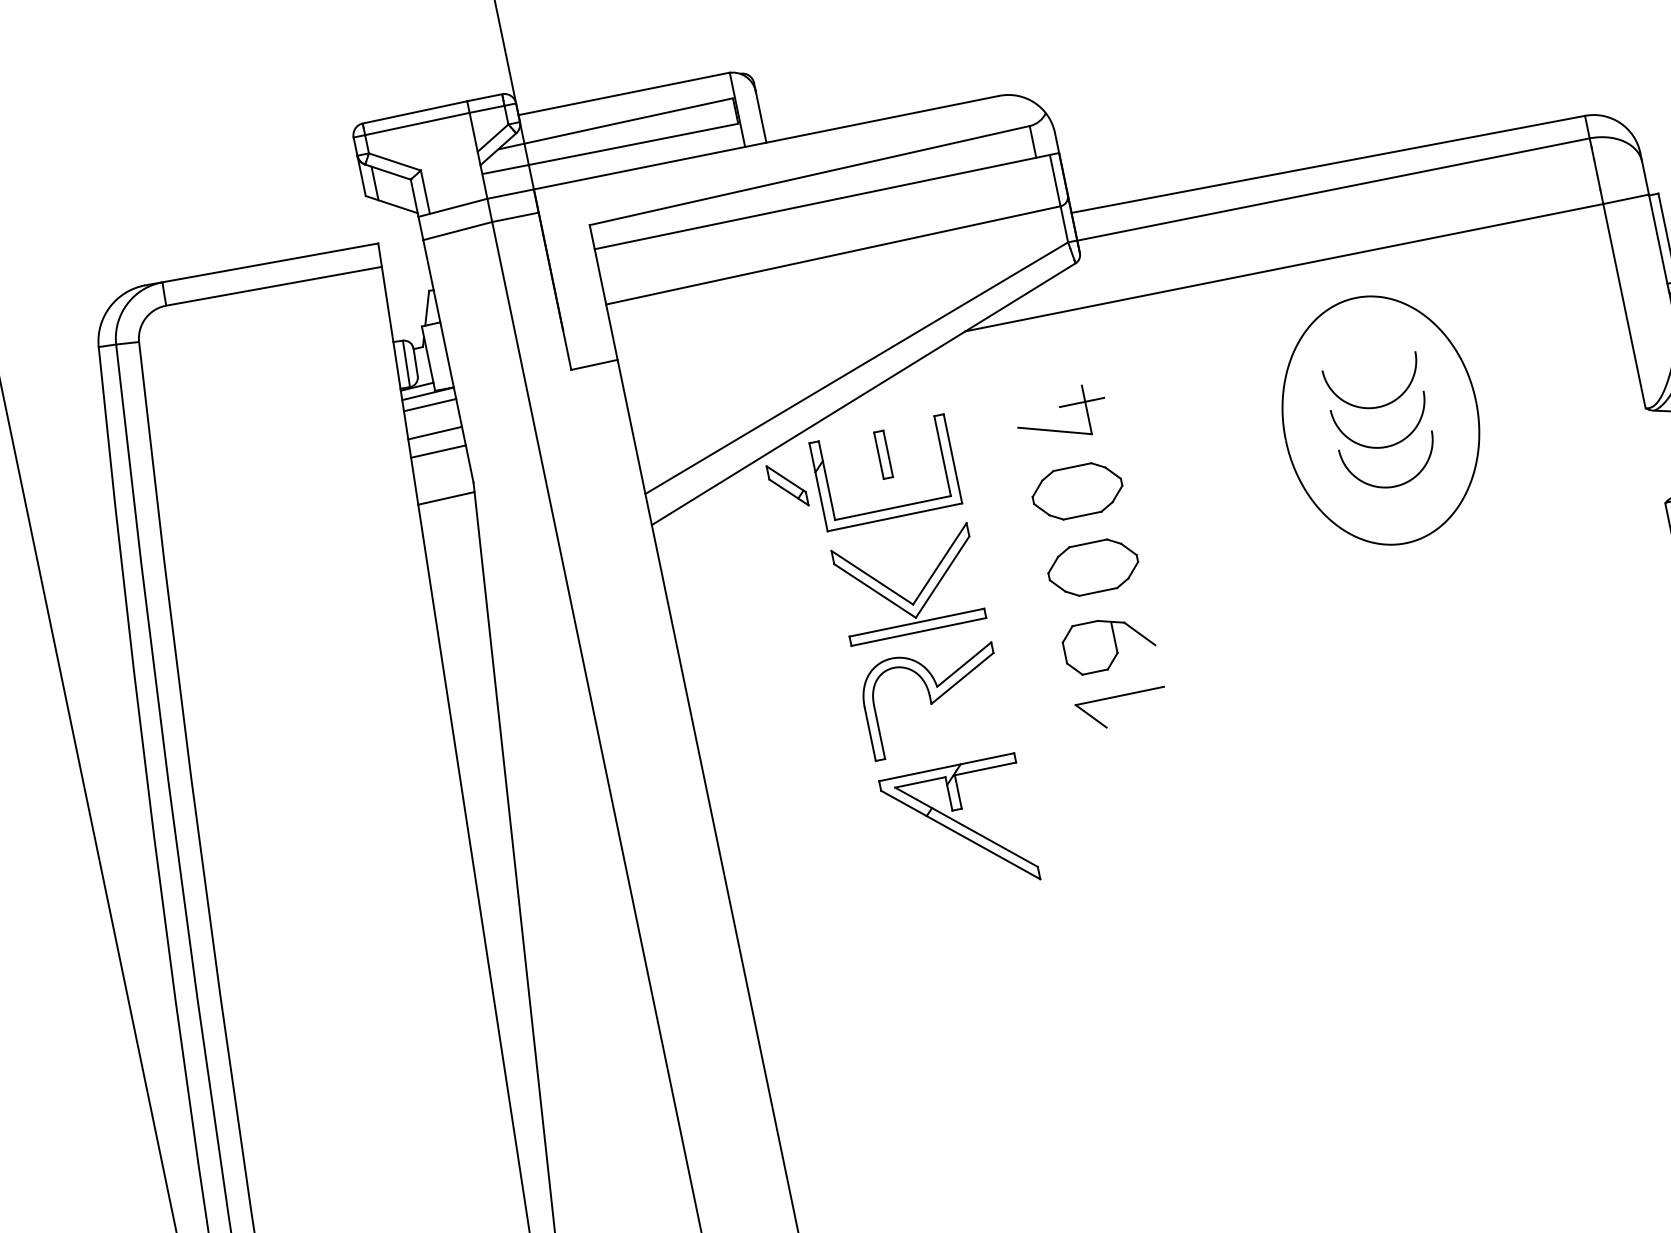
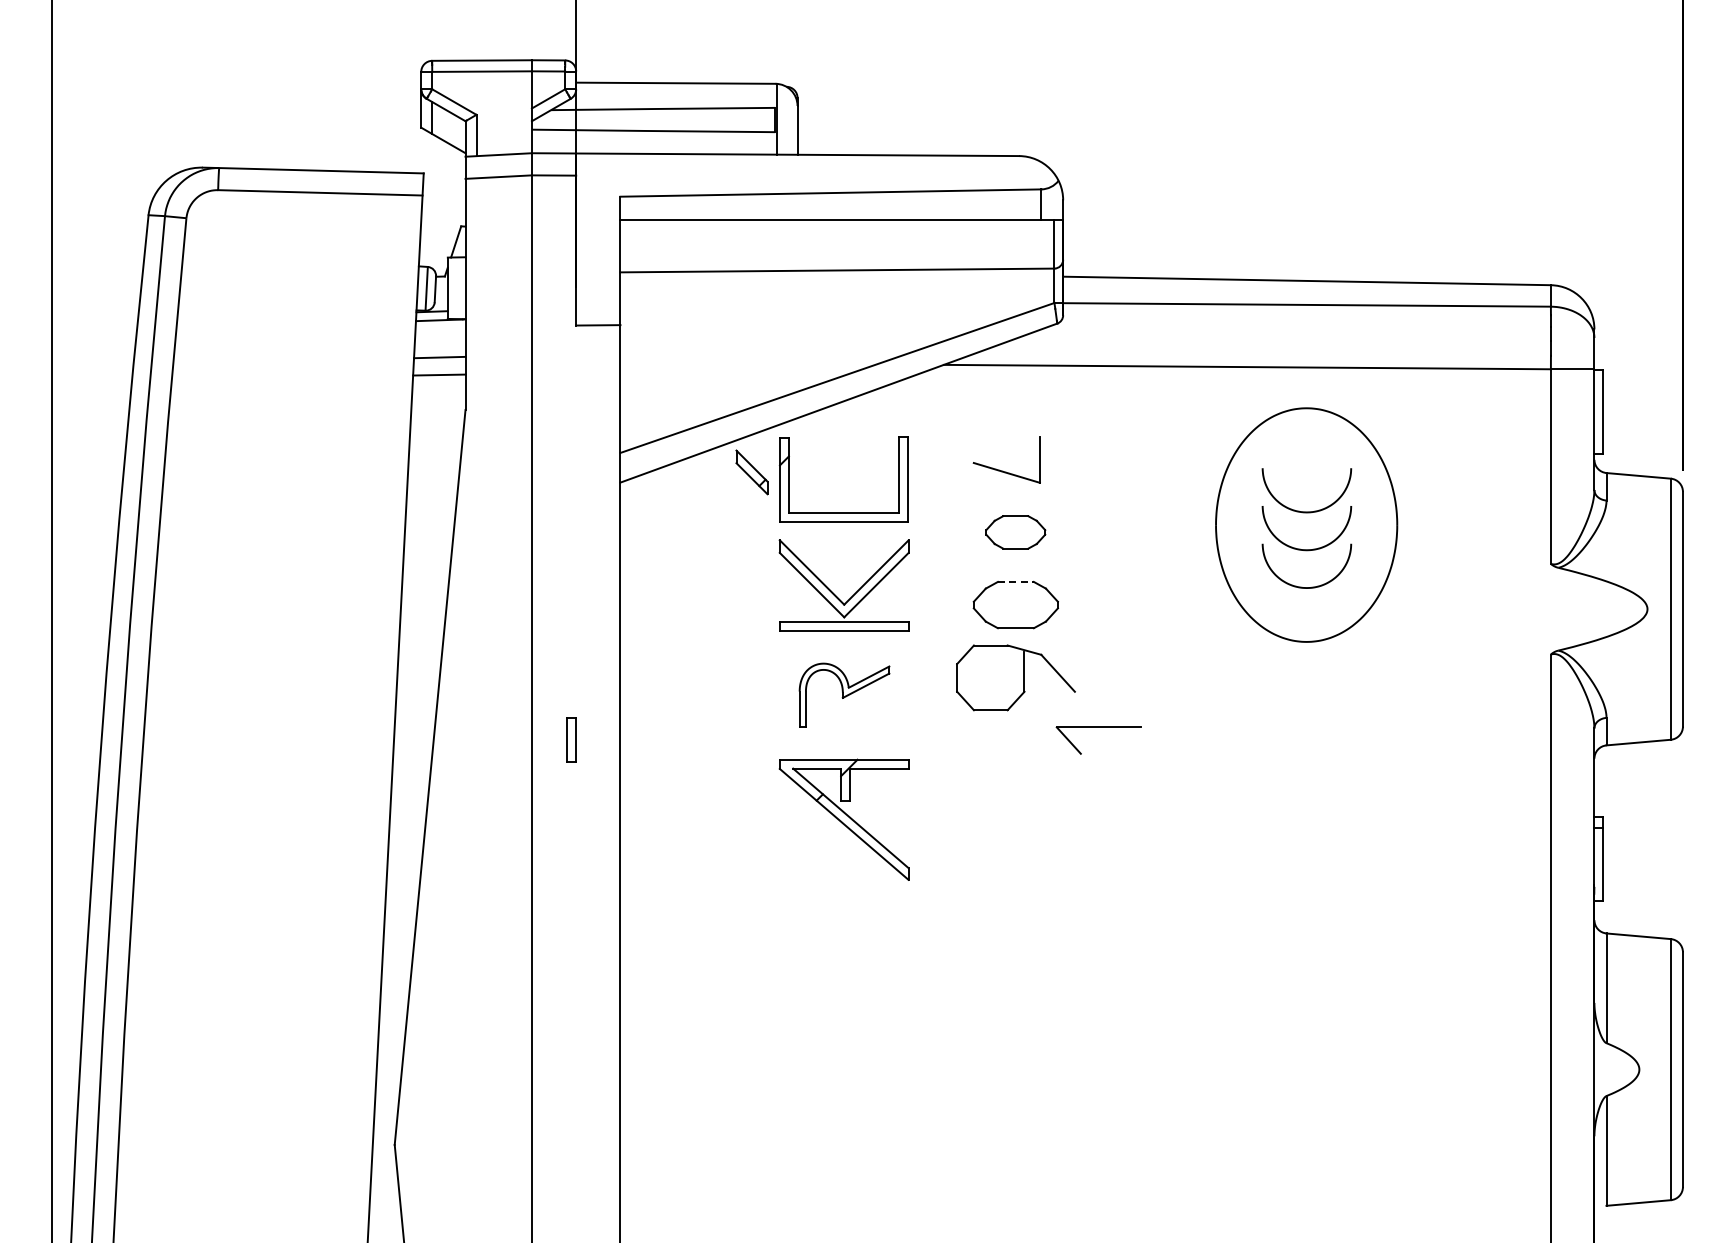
line: (1081, 402) -> (1036, 451), removed
line: (430, 404) -> (440, 330), removed
part: (883, 454) -> (571, 739), moved
part: (1077, 491) -> (1015, 532), size x0.7
line: (445, 497) -> (437, 418), removed
line: (1088, 542) -> (1016, 581), solid -> dashed
part: (1108, 643) -> (1015, 677), size x1.4
part: (1119, 696) -> (1098, 727), moved
part: (933, 699) -> (844, 695), size x0.7

